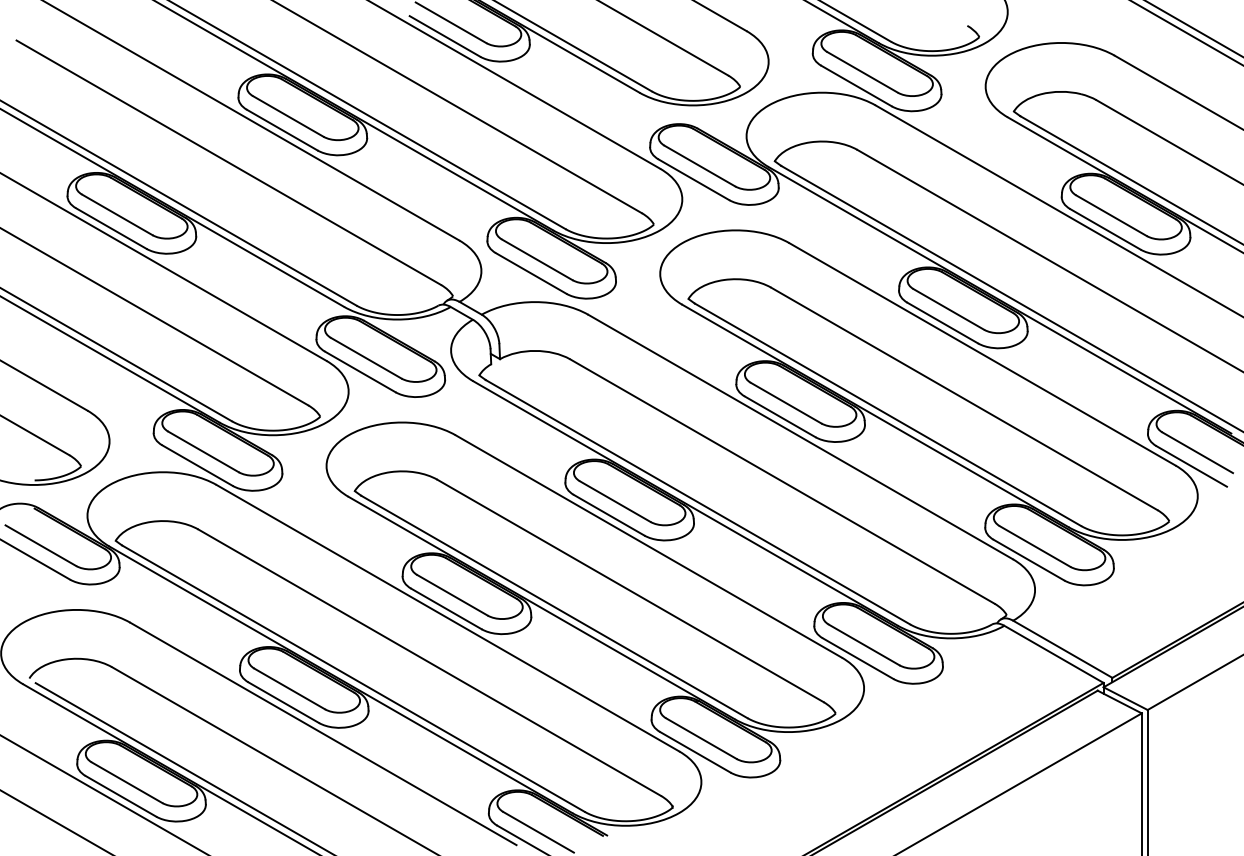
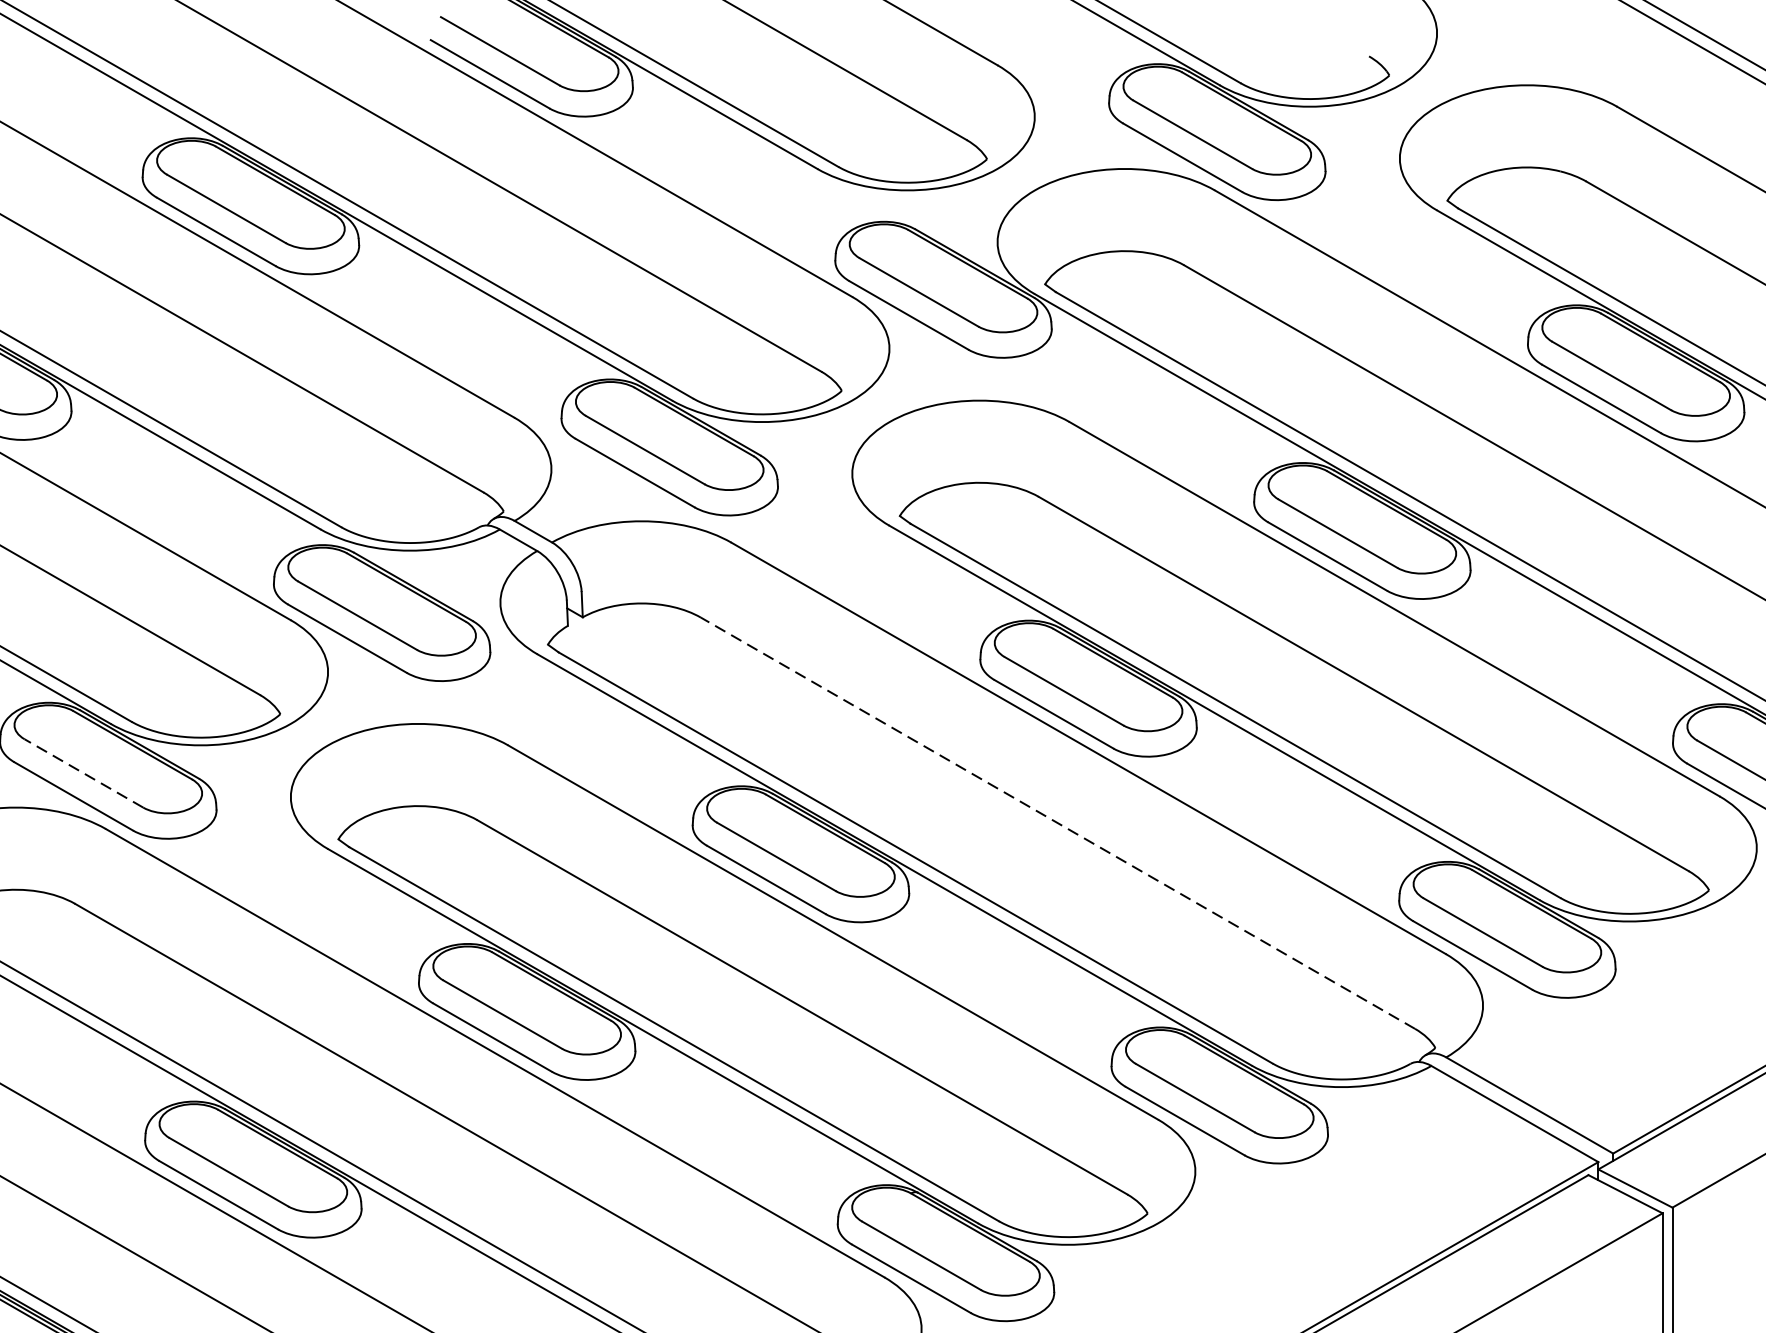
line: (203, 451) -> (83, 772), solid -> dashed
line: (782, 481) -> (1058, 823), solid -> dashed

